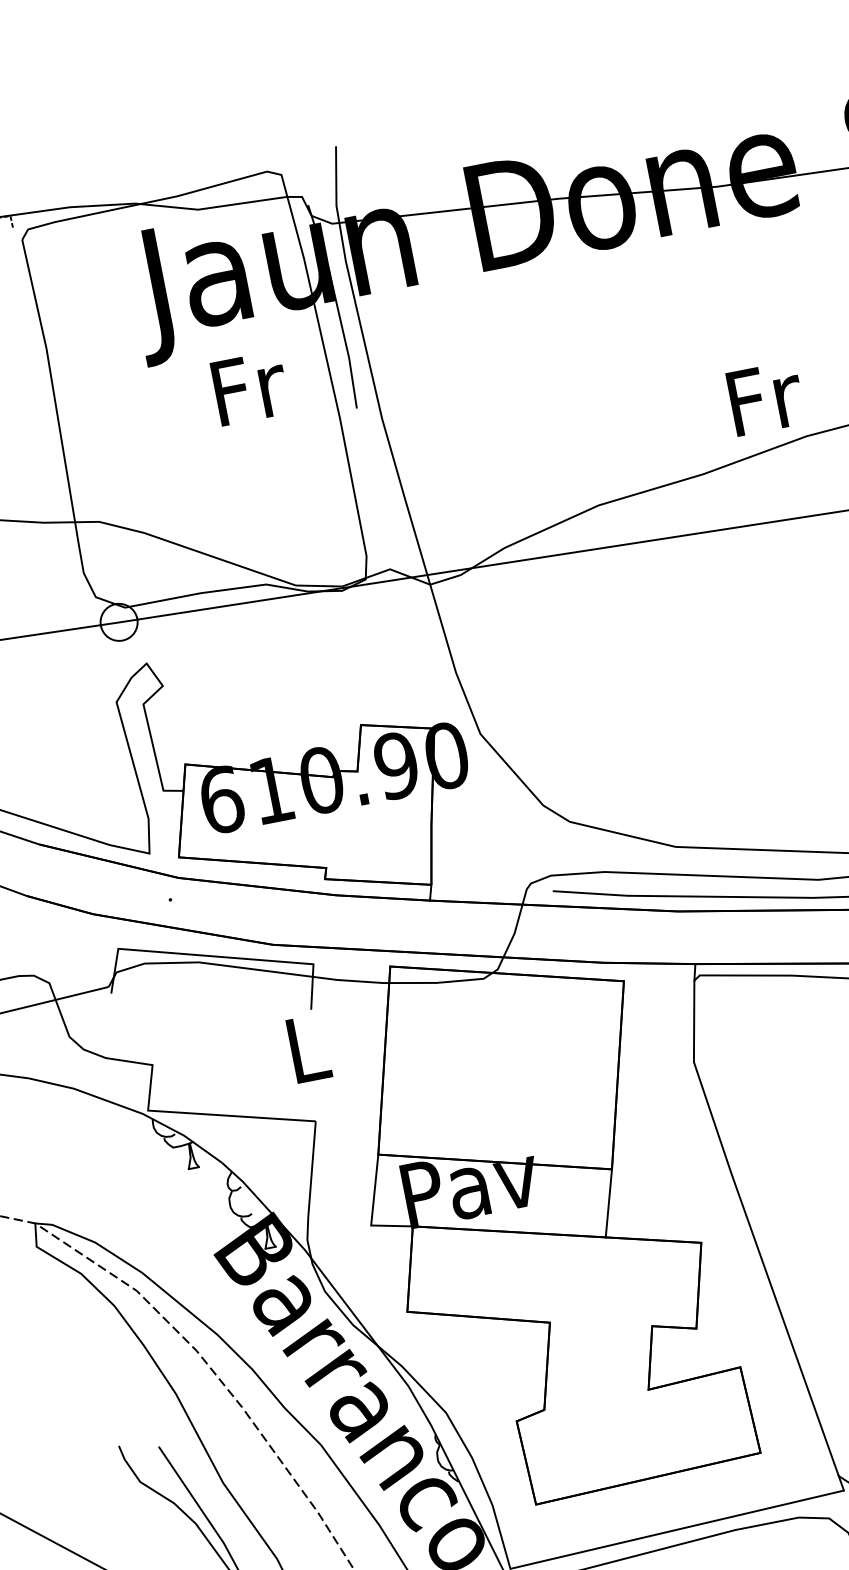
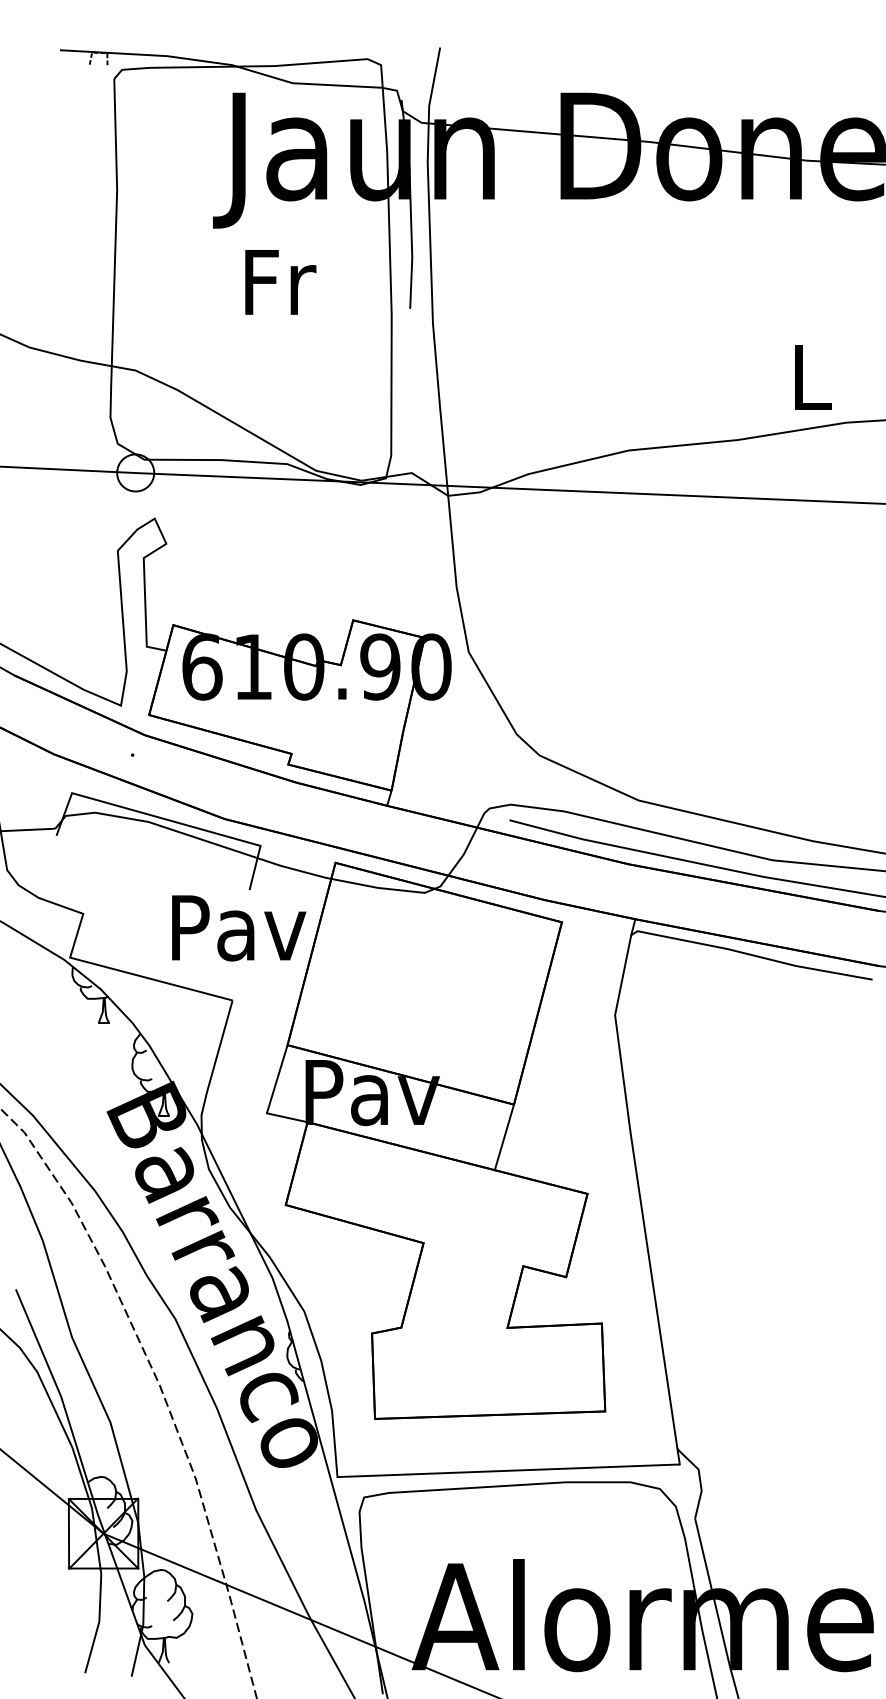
text: (250, 388) -> (280, 282), moved
text: (765, 398) -> (813, 377), Fr -> L
text: (308, 1049) -> (239, 928), L -> Pav

